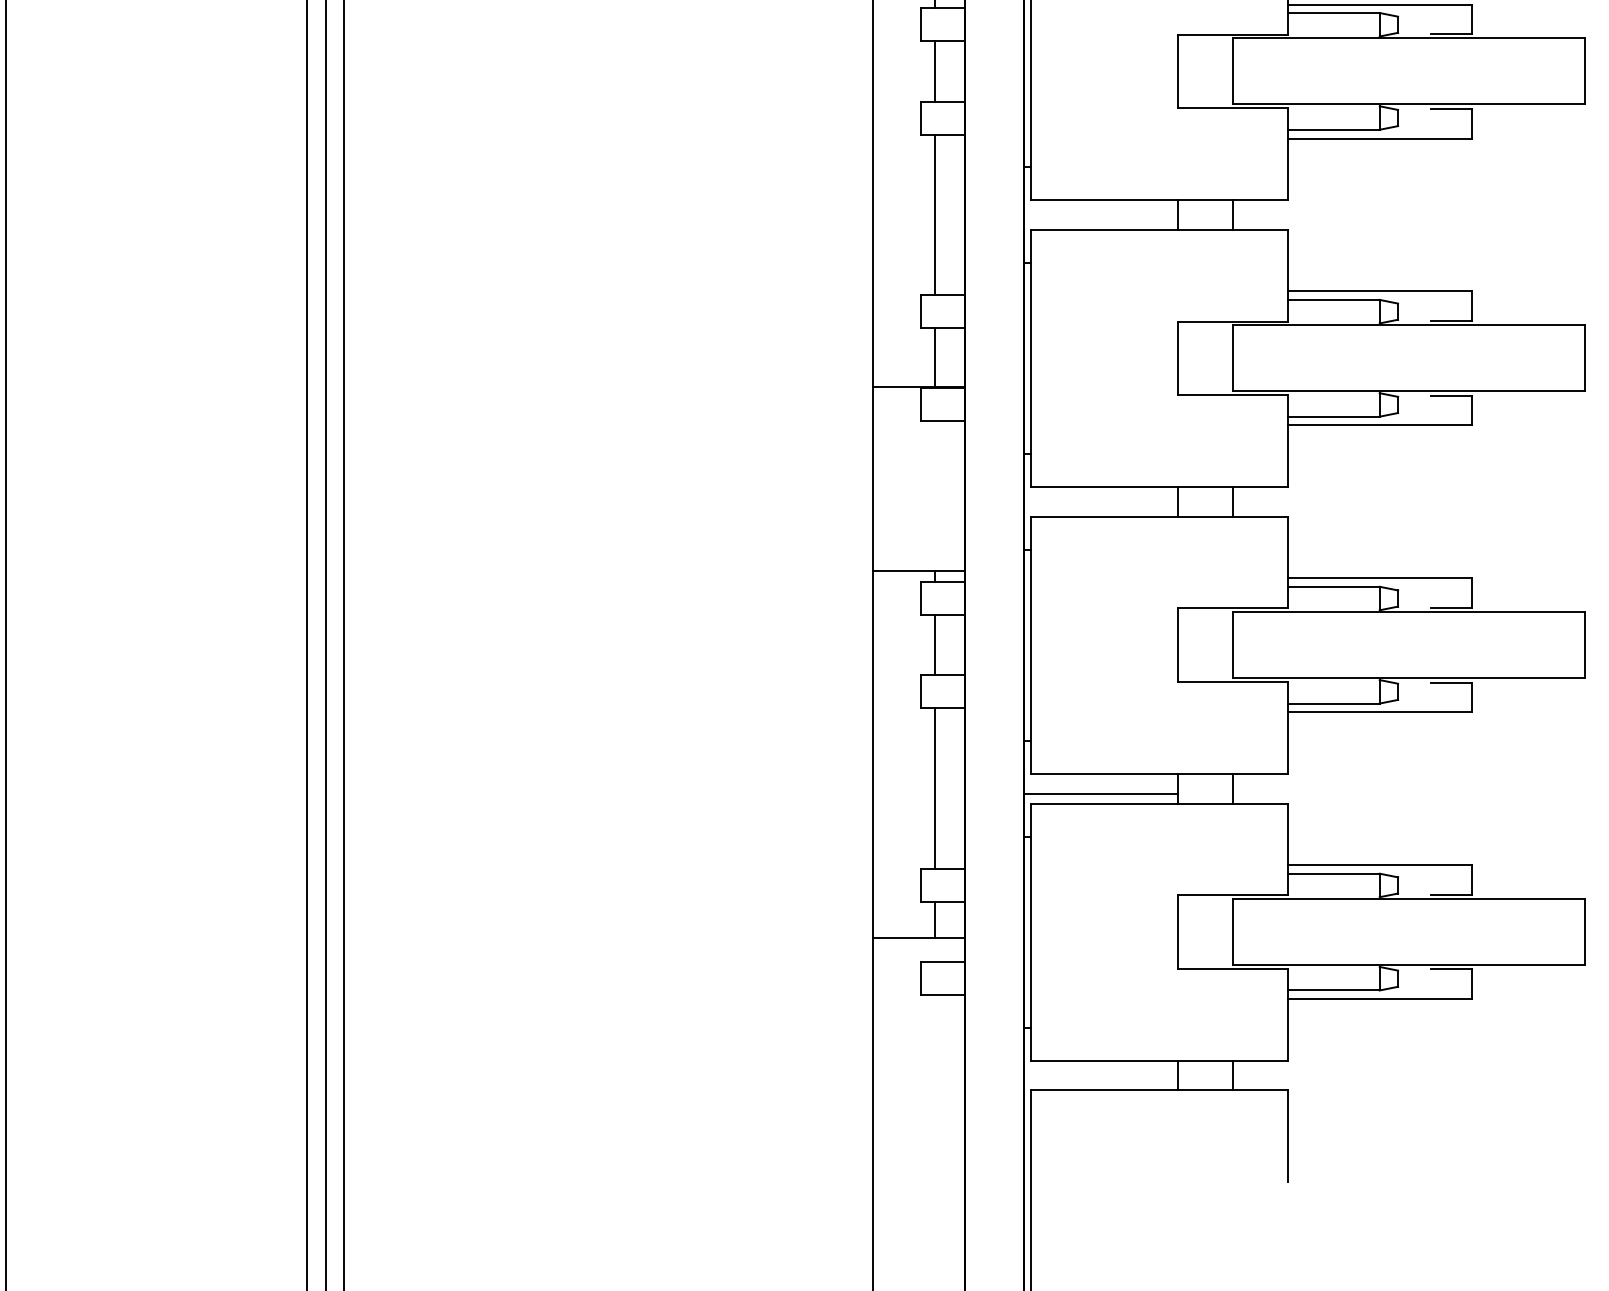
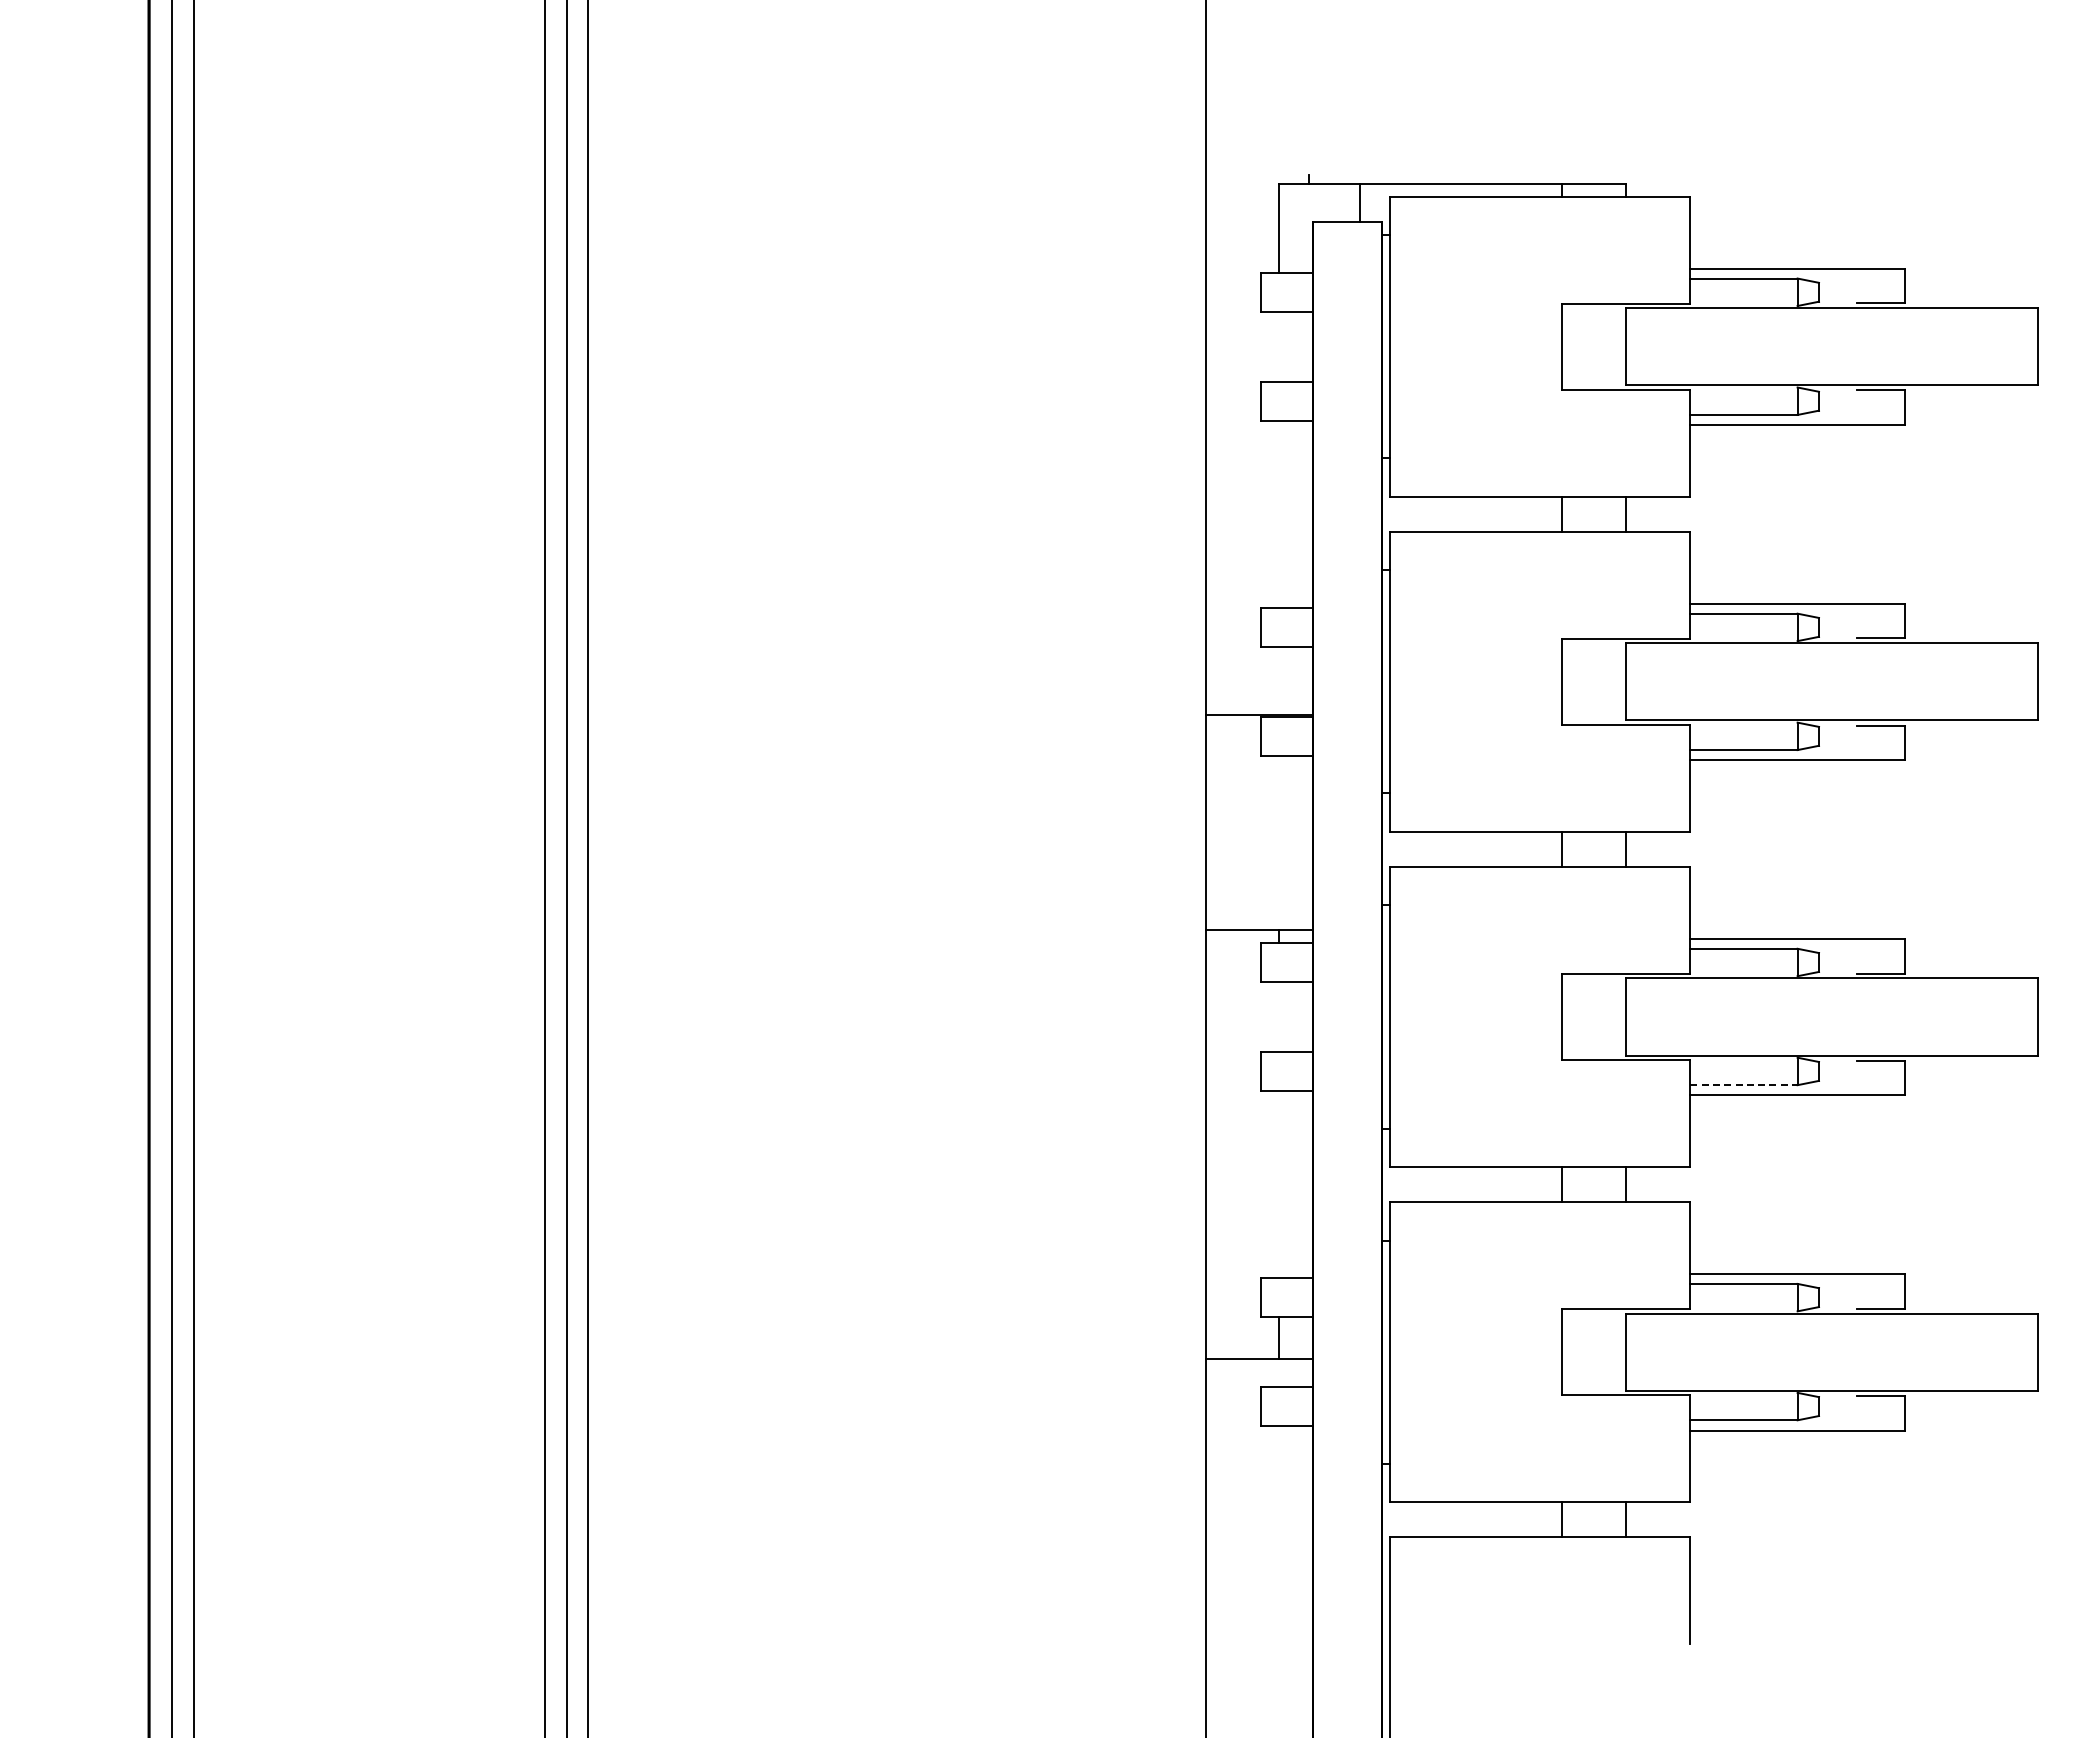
line: (935, 71) -> (1278, 346), removed
line: (935, 215) -> (1278, 514), removed
line: (935, 357) -> (1278, 680), removed
line: (935, 644) -> (1278, 1016), removed
line: (1333, 703) -> (1743, 1085), solid -> dashed
line: (935, 788) -> (1278, 1184), removed
line: (1100, 793) -> (1471, 1190), removed

